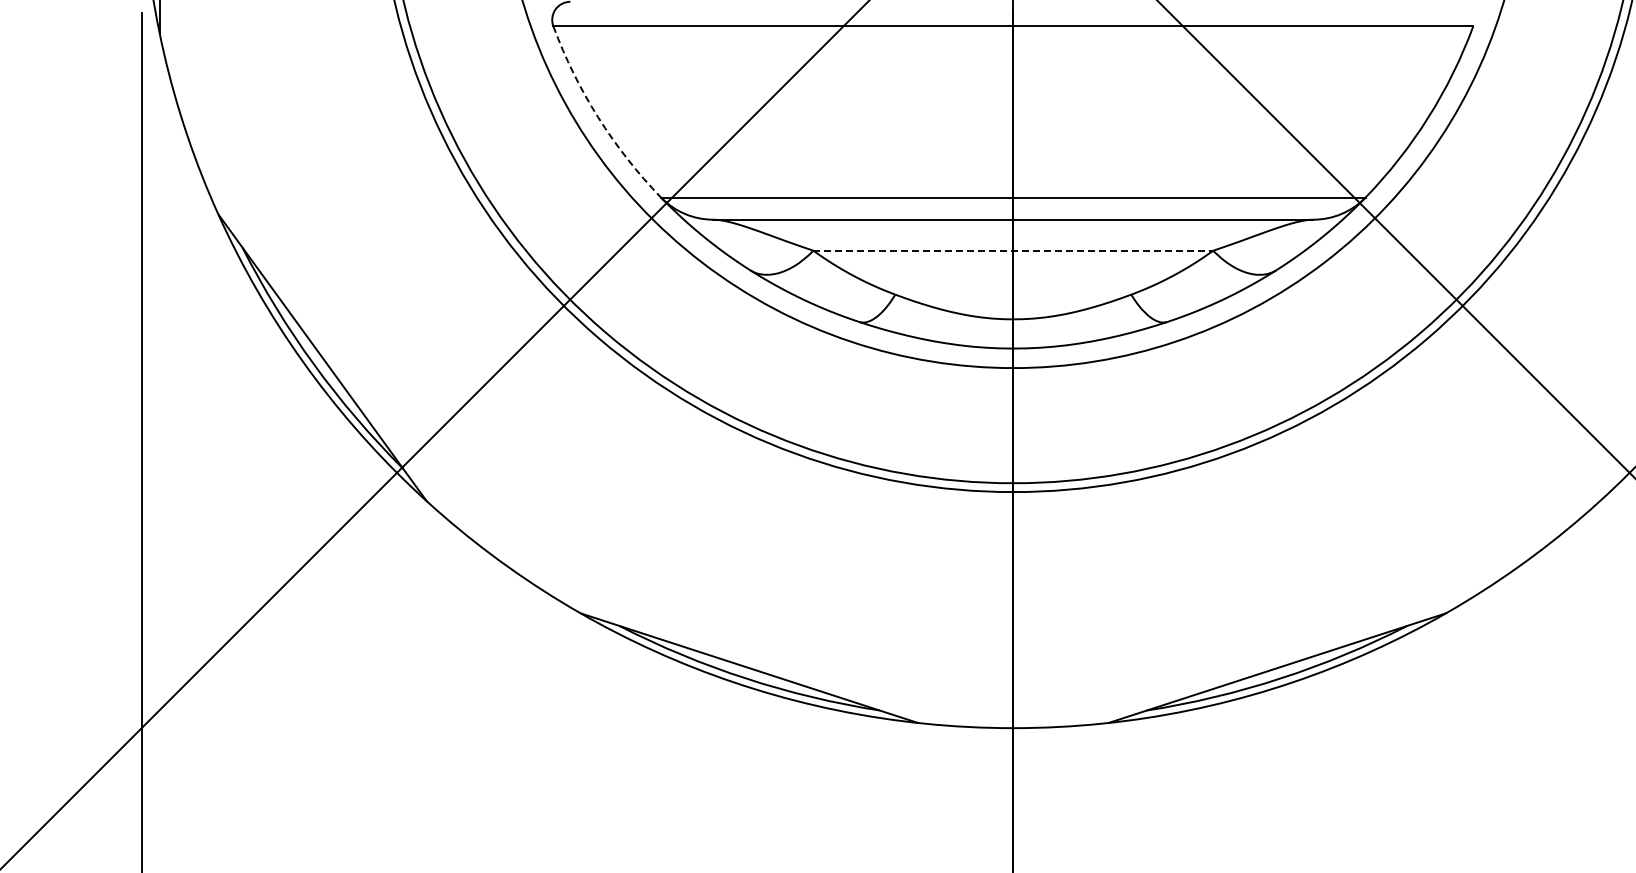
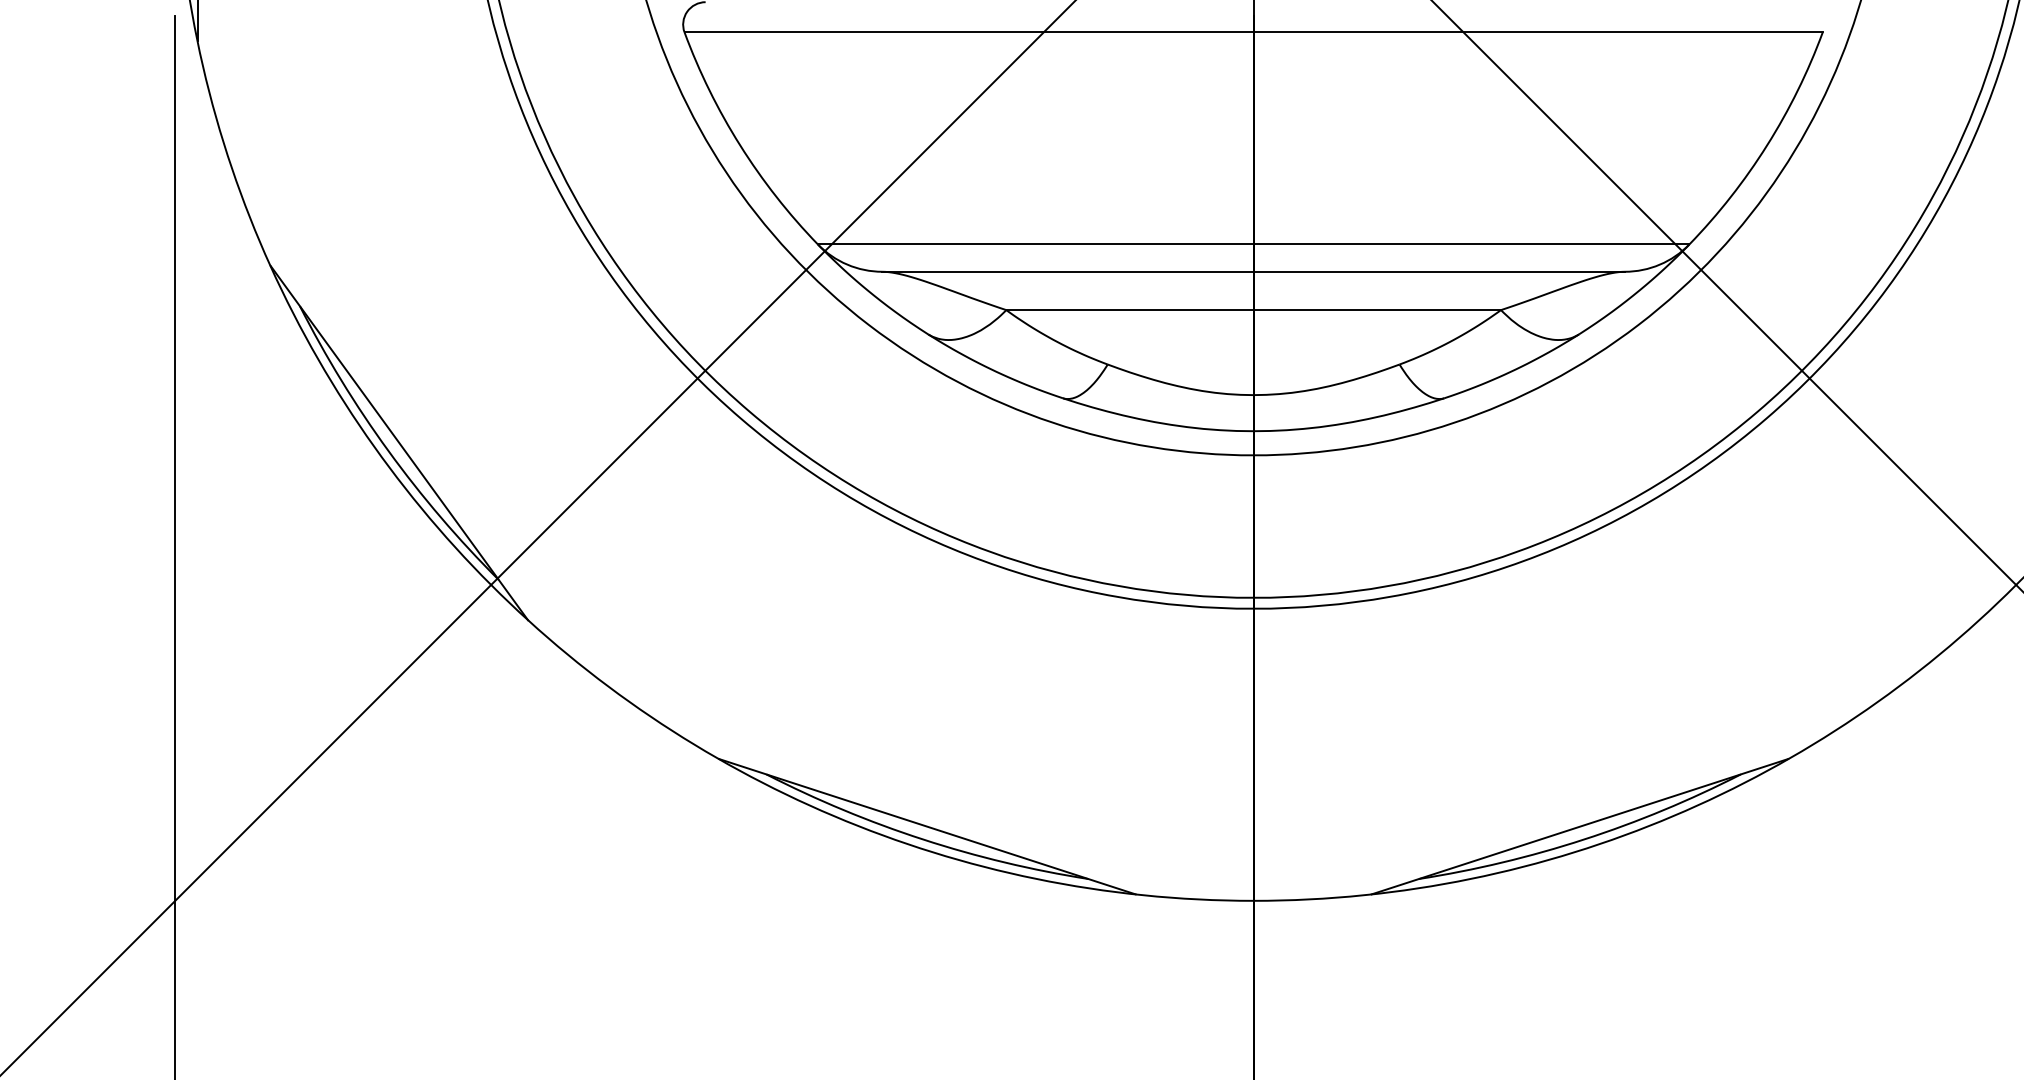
arc: (598, 117) -> (740, 145), dashed -> solid
line: (1013, 250) -> (1253, 309), dashed -> solid

